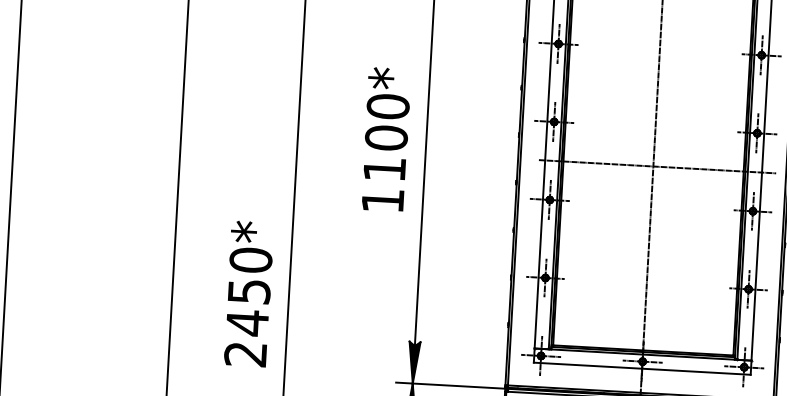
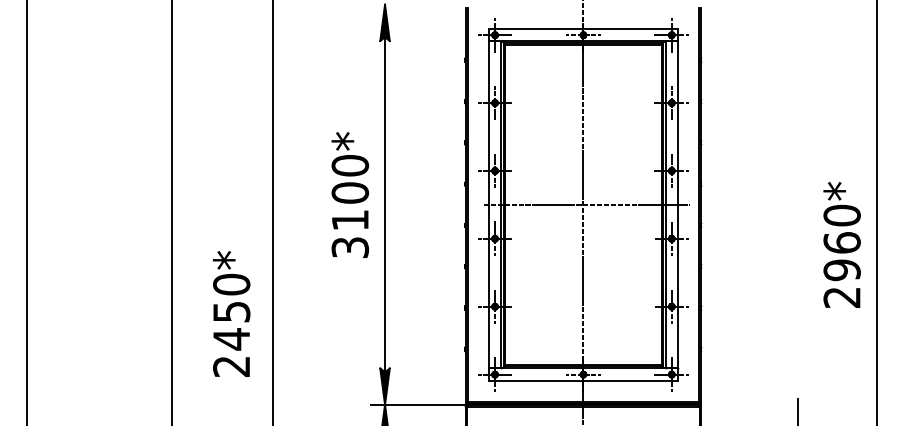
text: (383, 200) -> (350, 247), 1100* -> 3100*
text: (248, 293) -> (231, 313), moved

